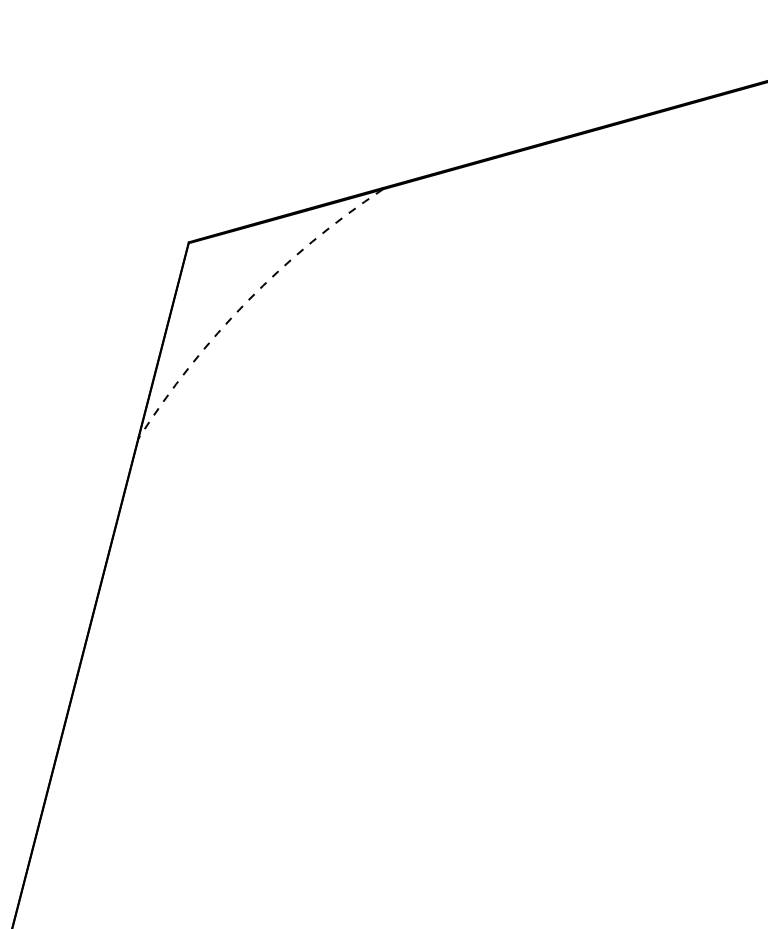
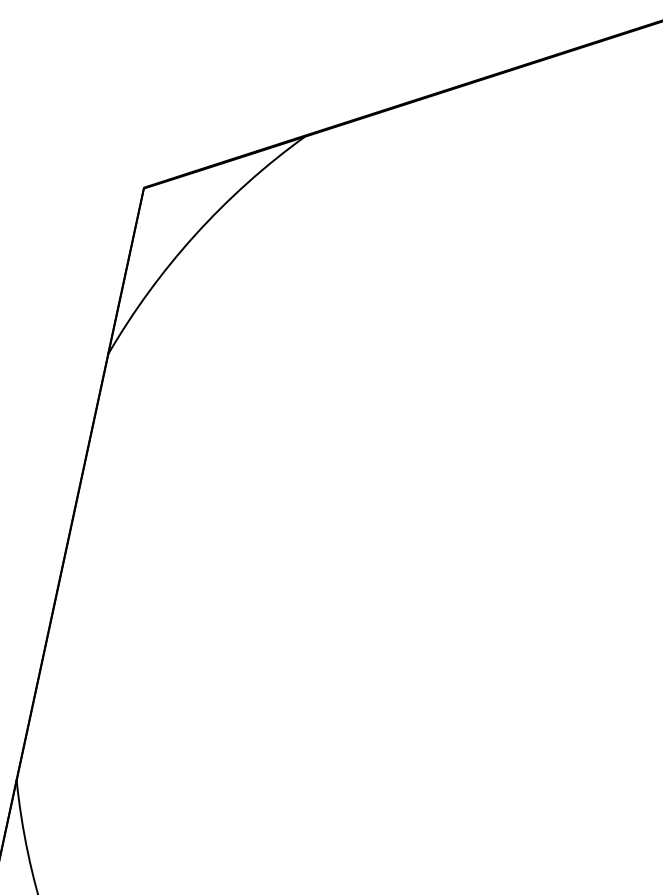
arc: (247, 301) -> (195, 235), dashed -> solid

